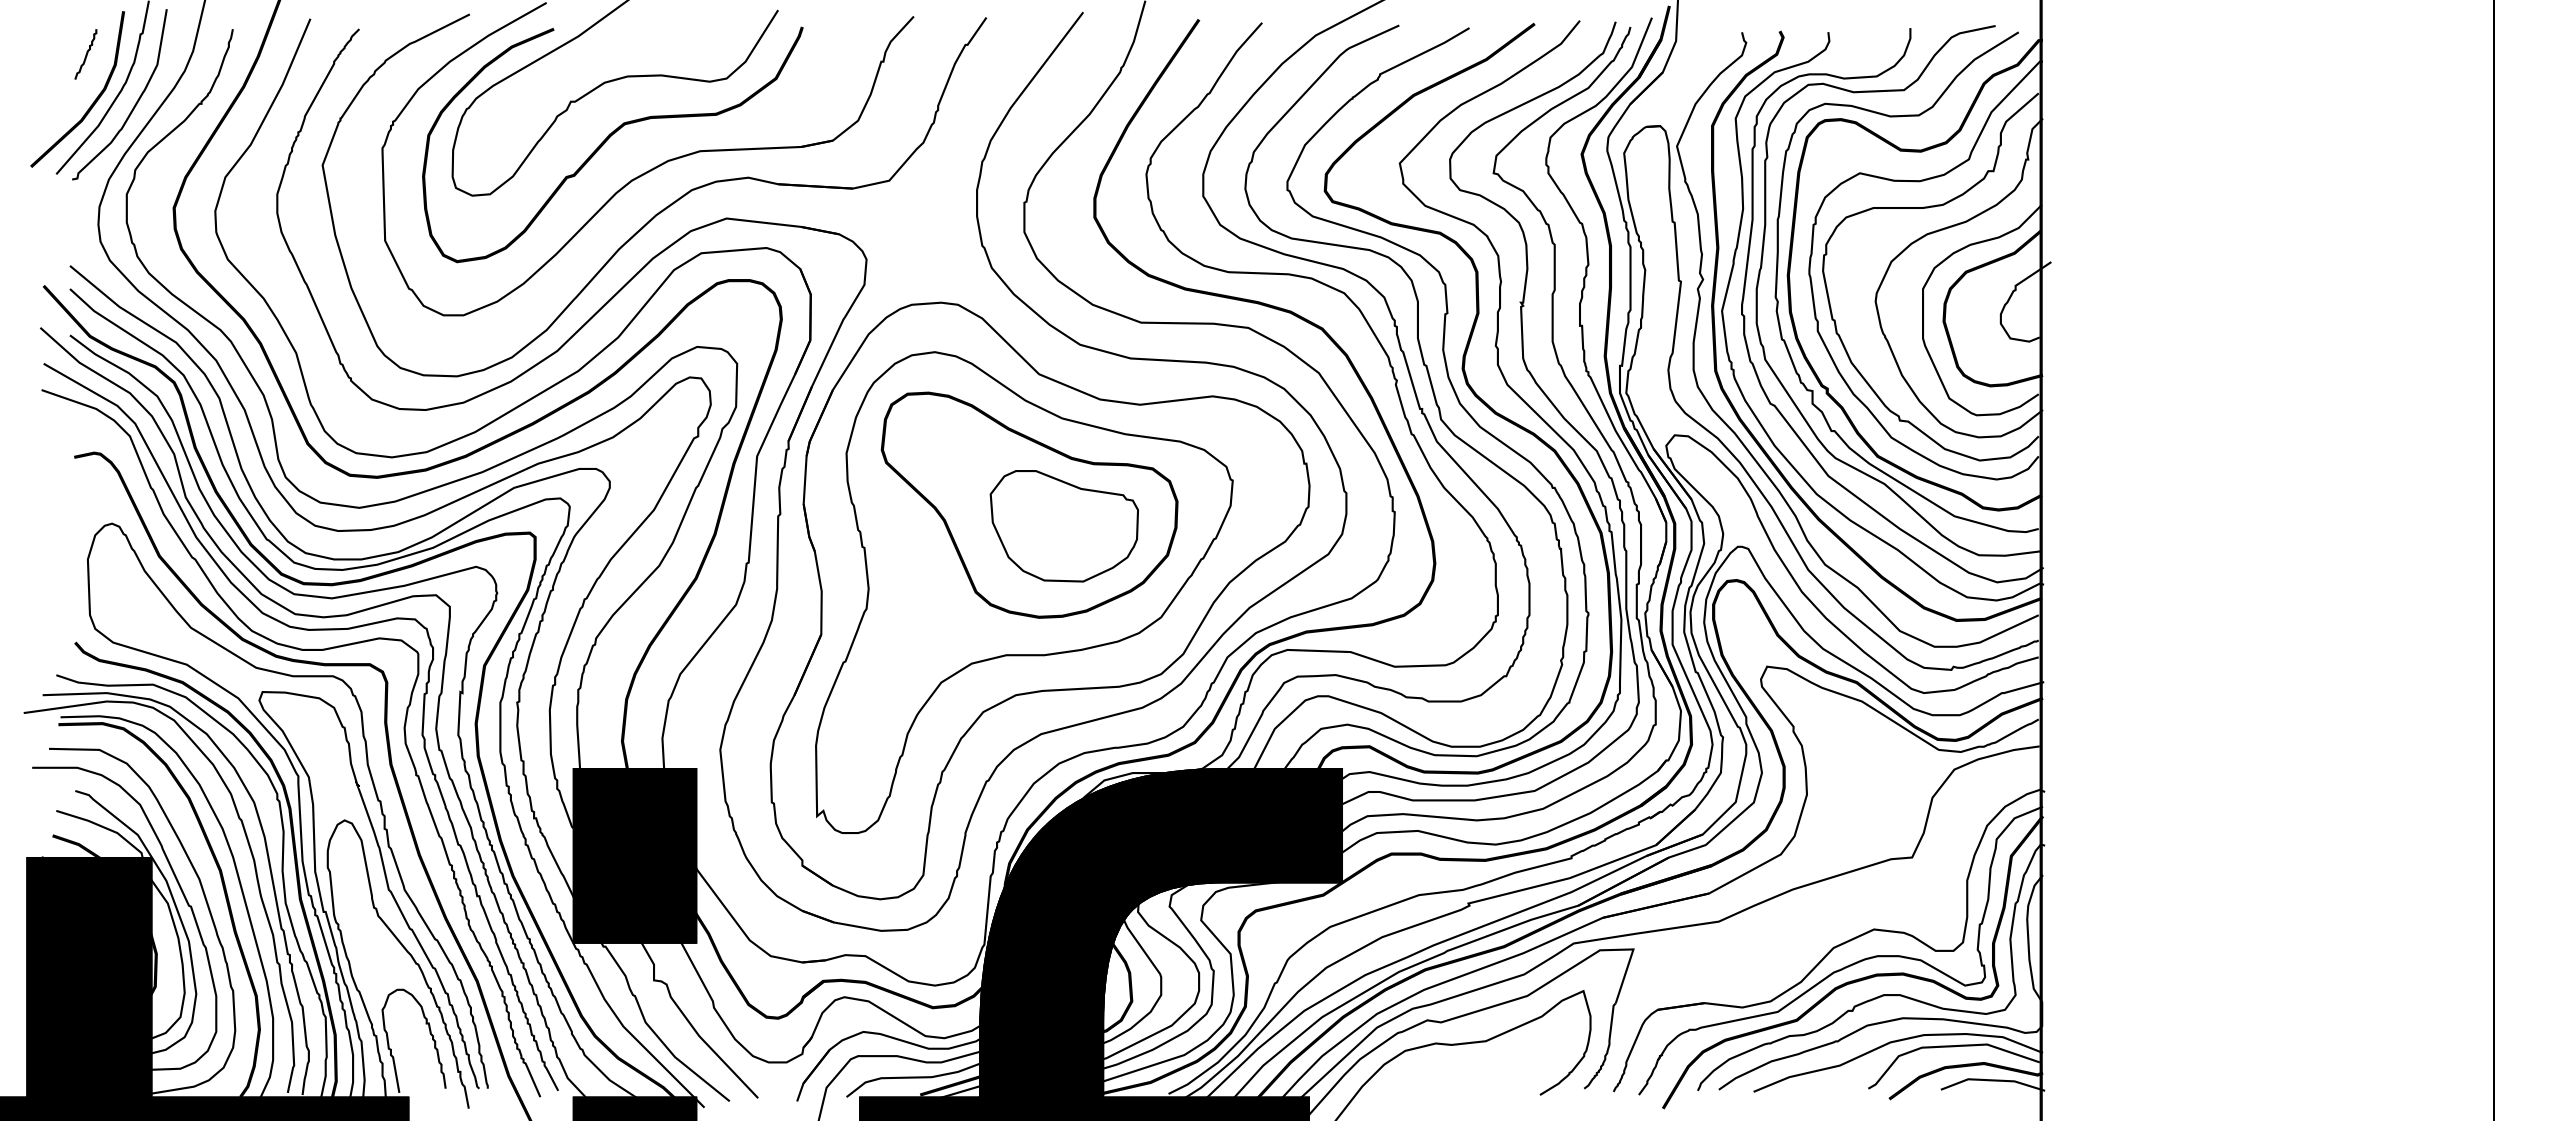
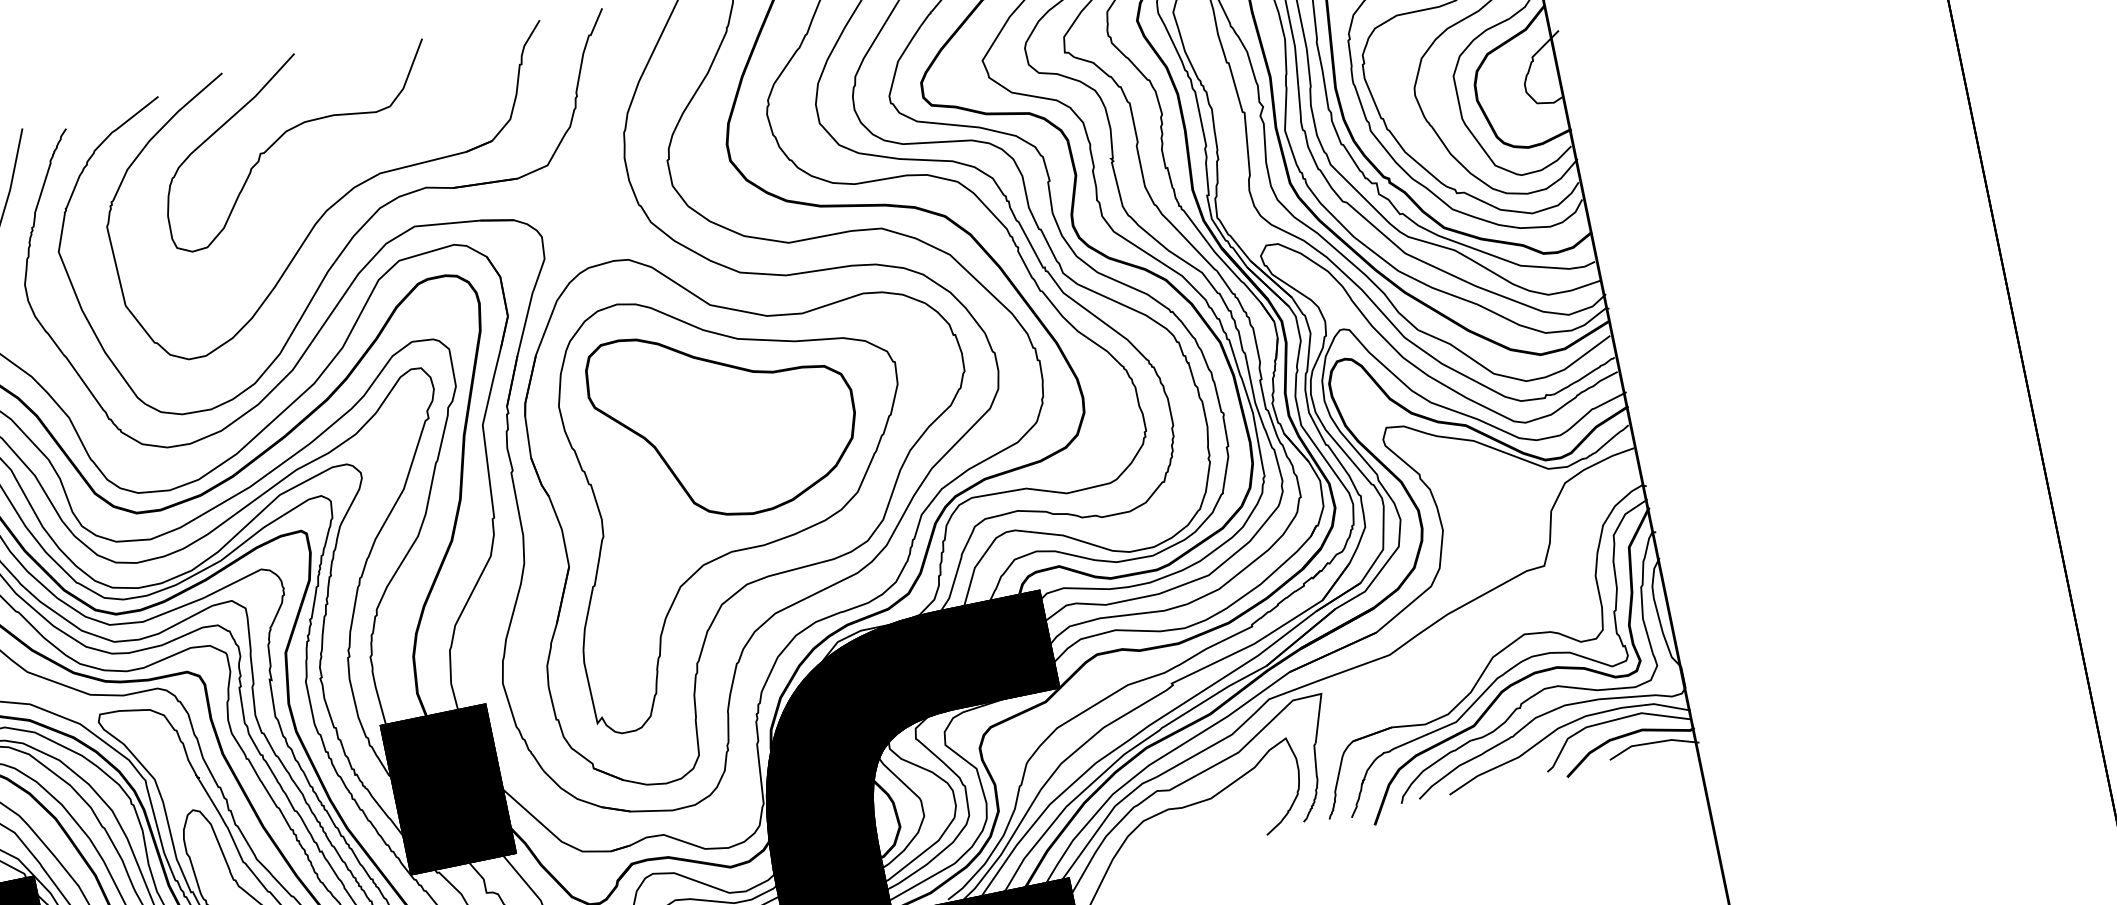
curve: (608, 139) -> (299, 179), removed
part: (1063, 526) -> (757, 431), removed

